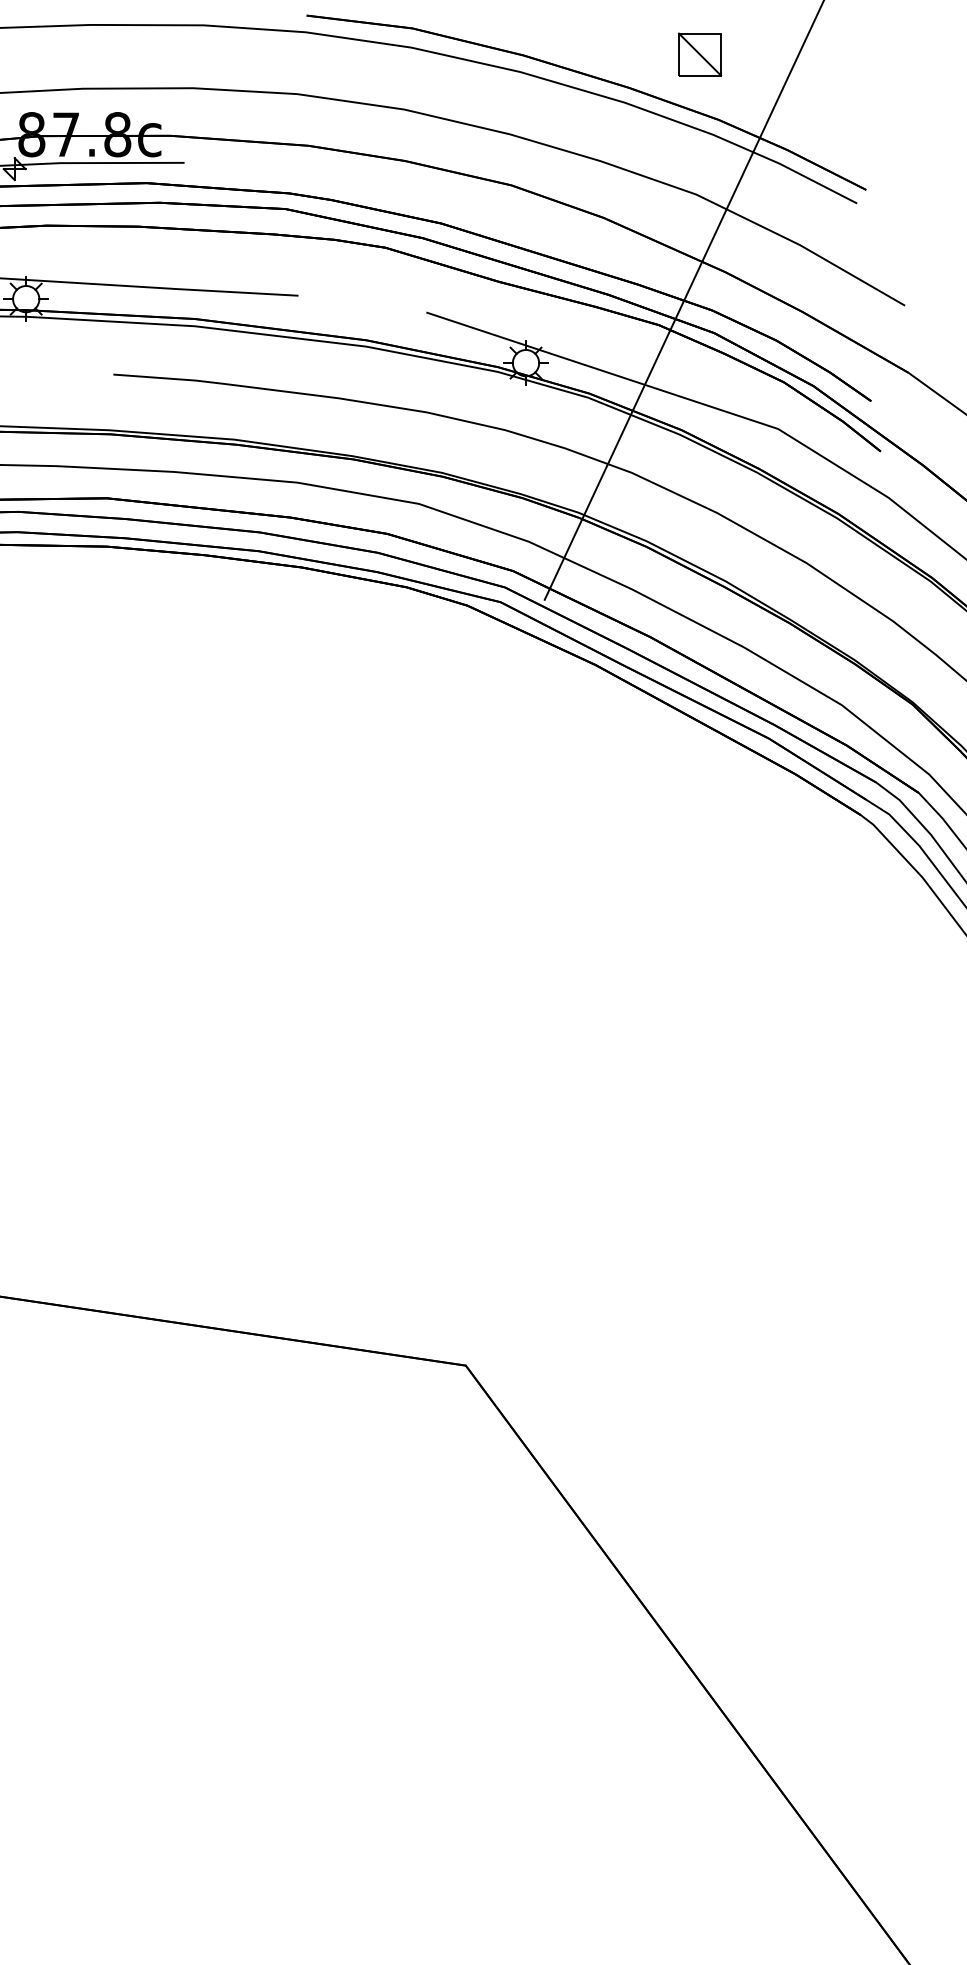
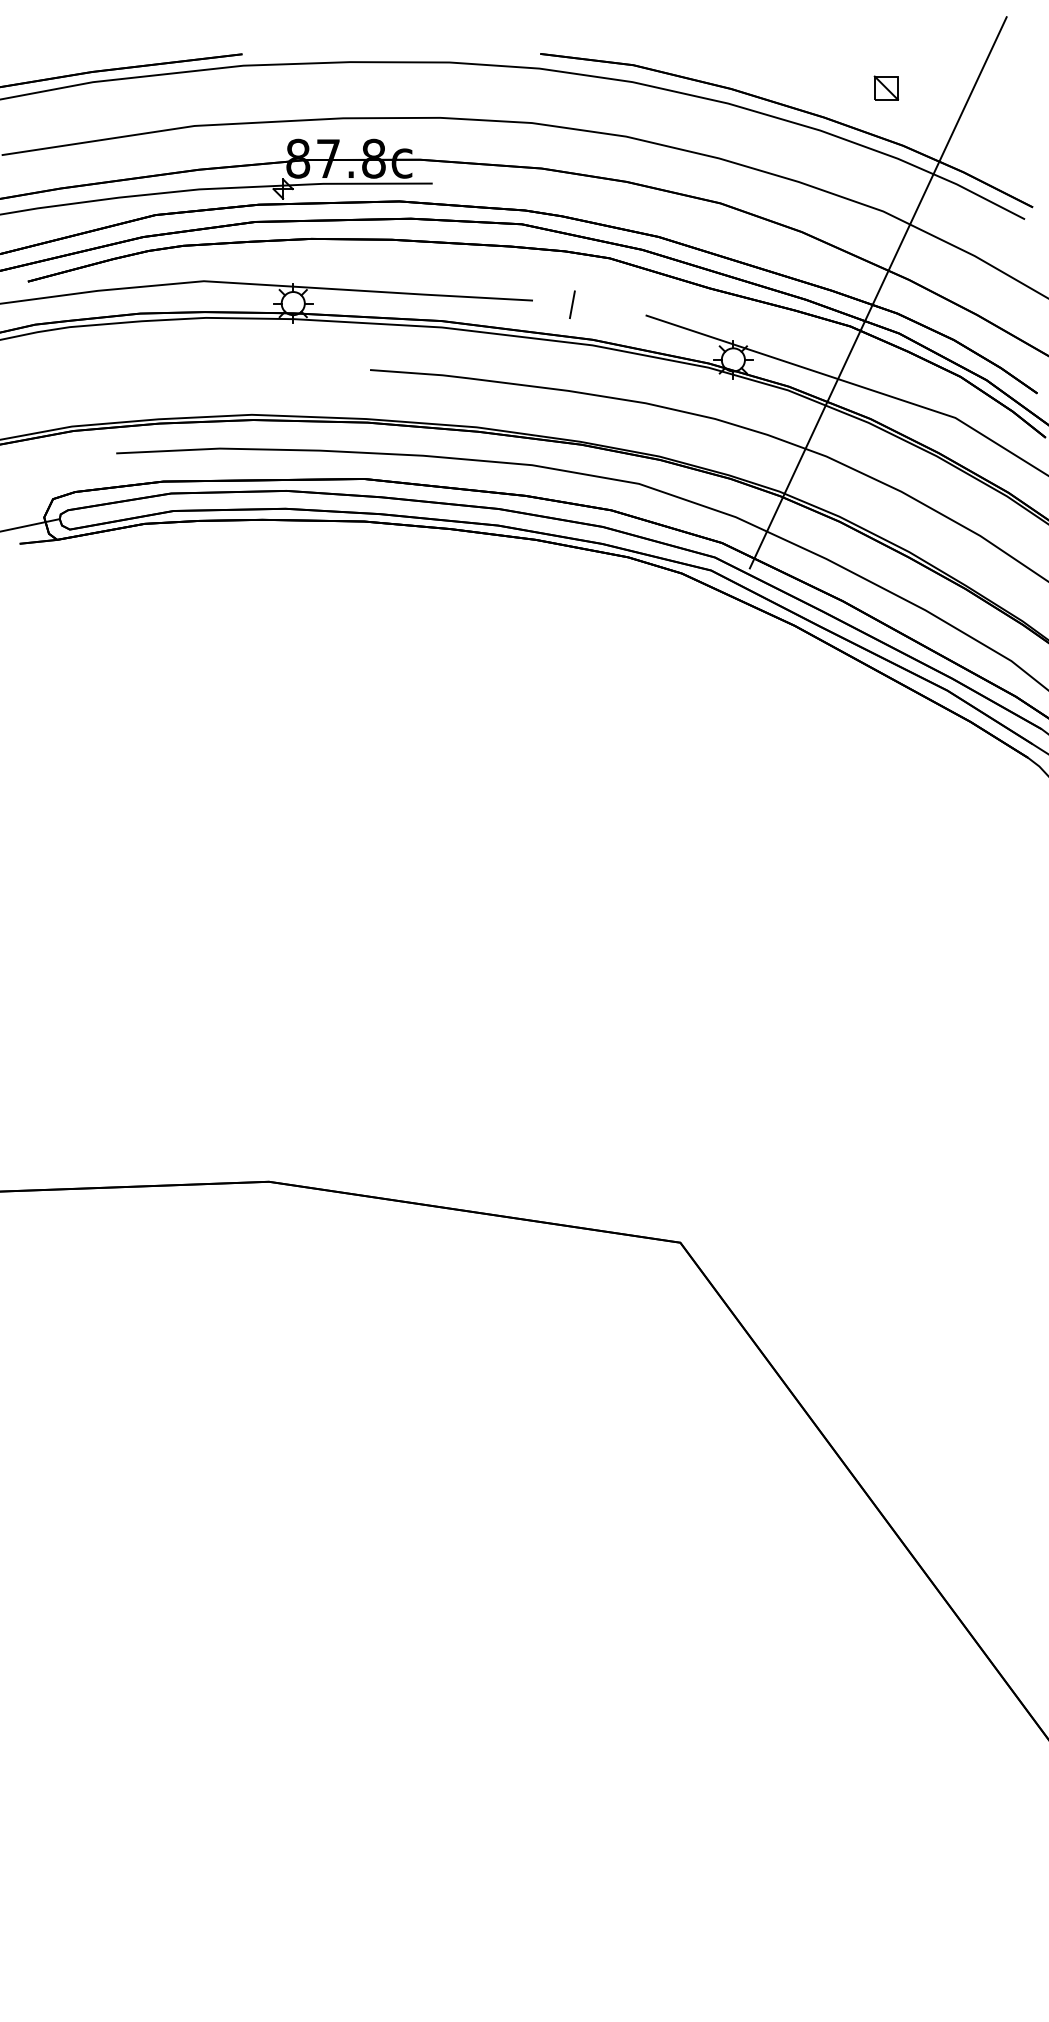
part: (698, 53) -> (885, 87), size x0.62
line: (342, 300) -> (571, 304), added

